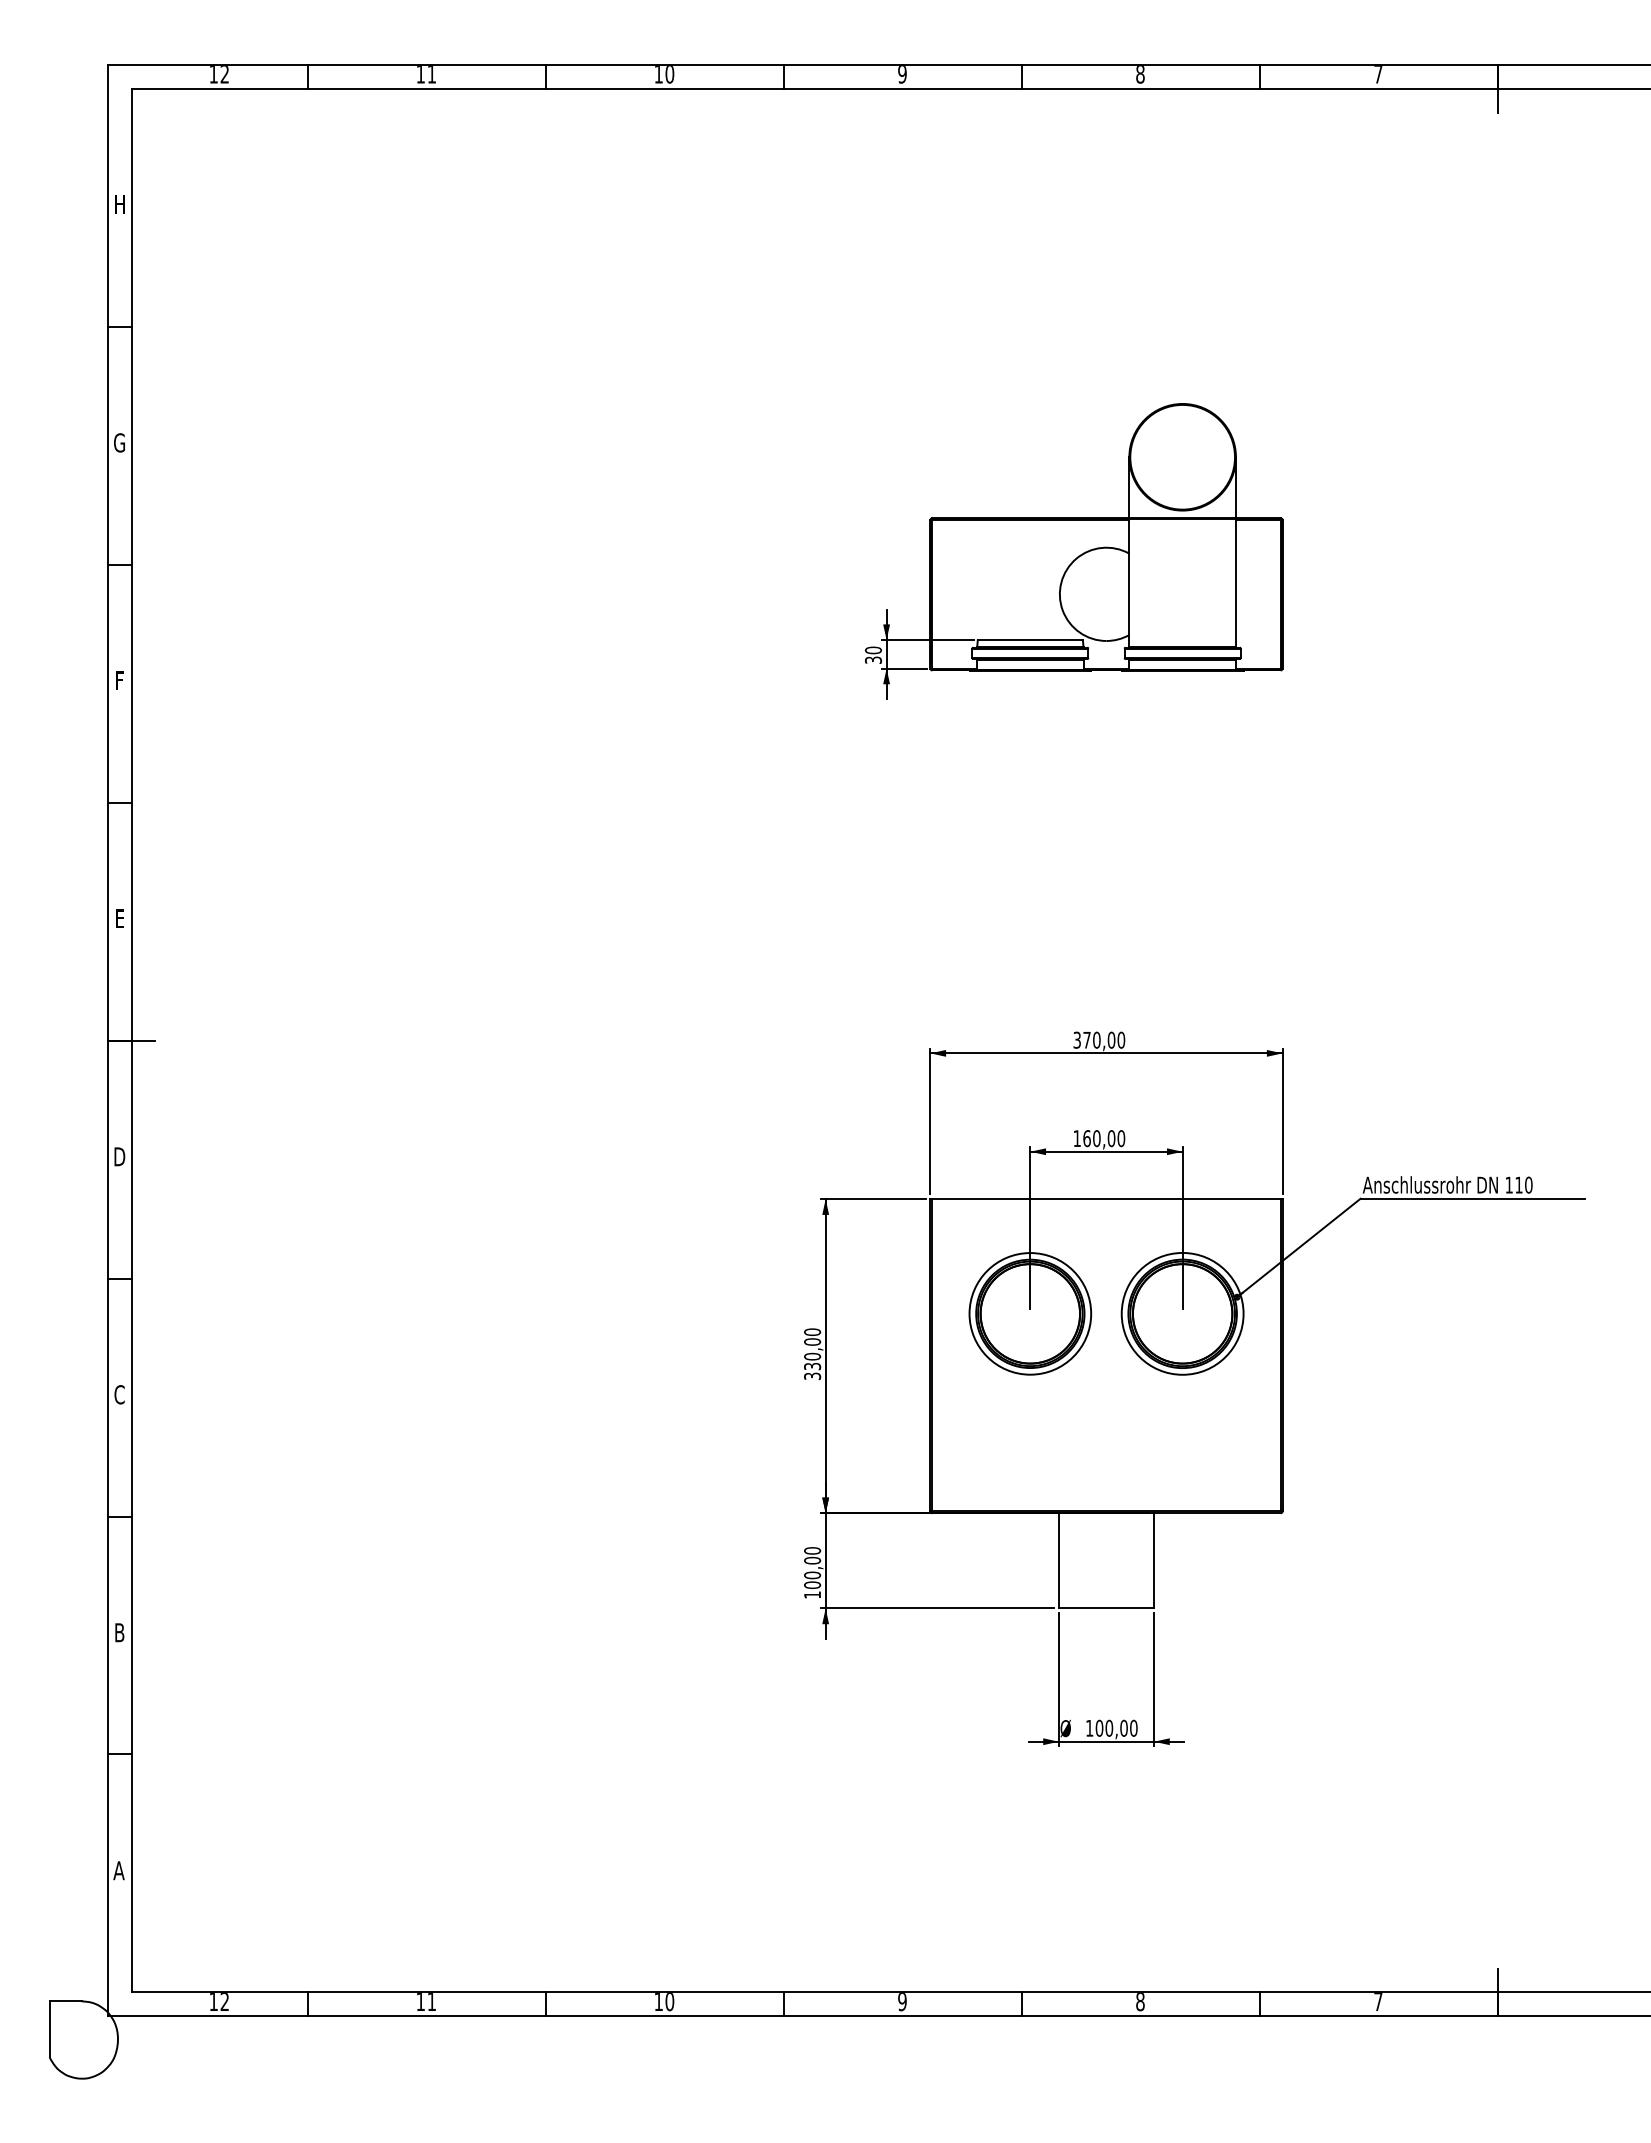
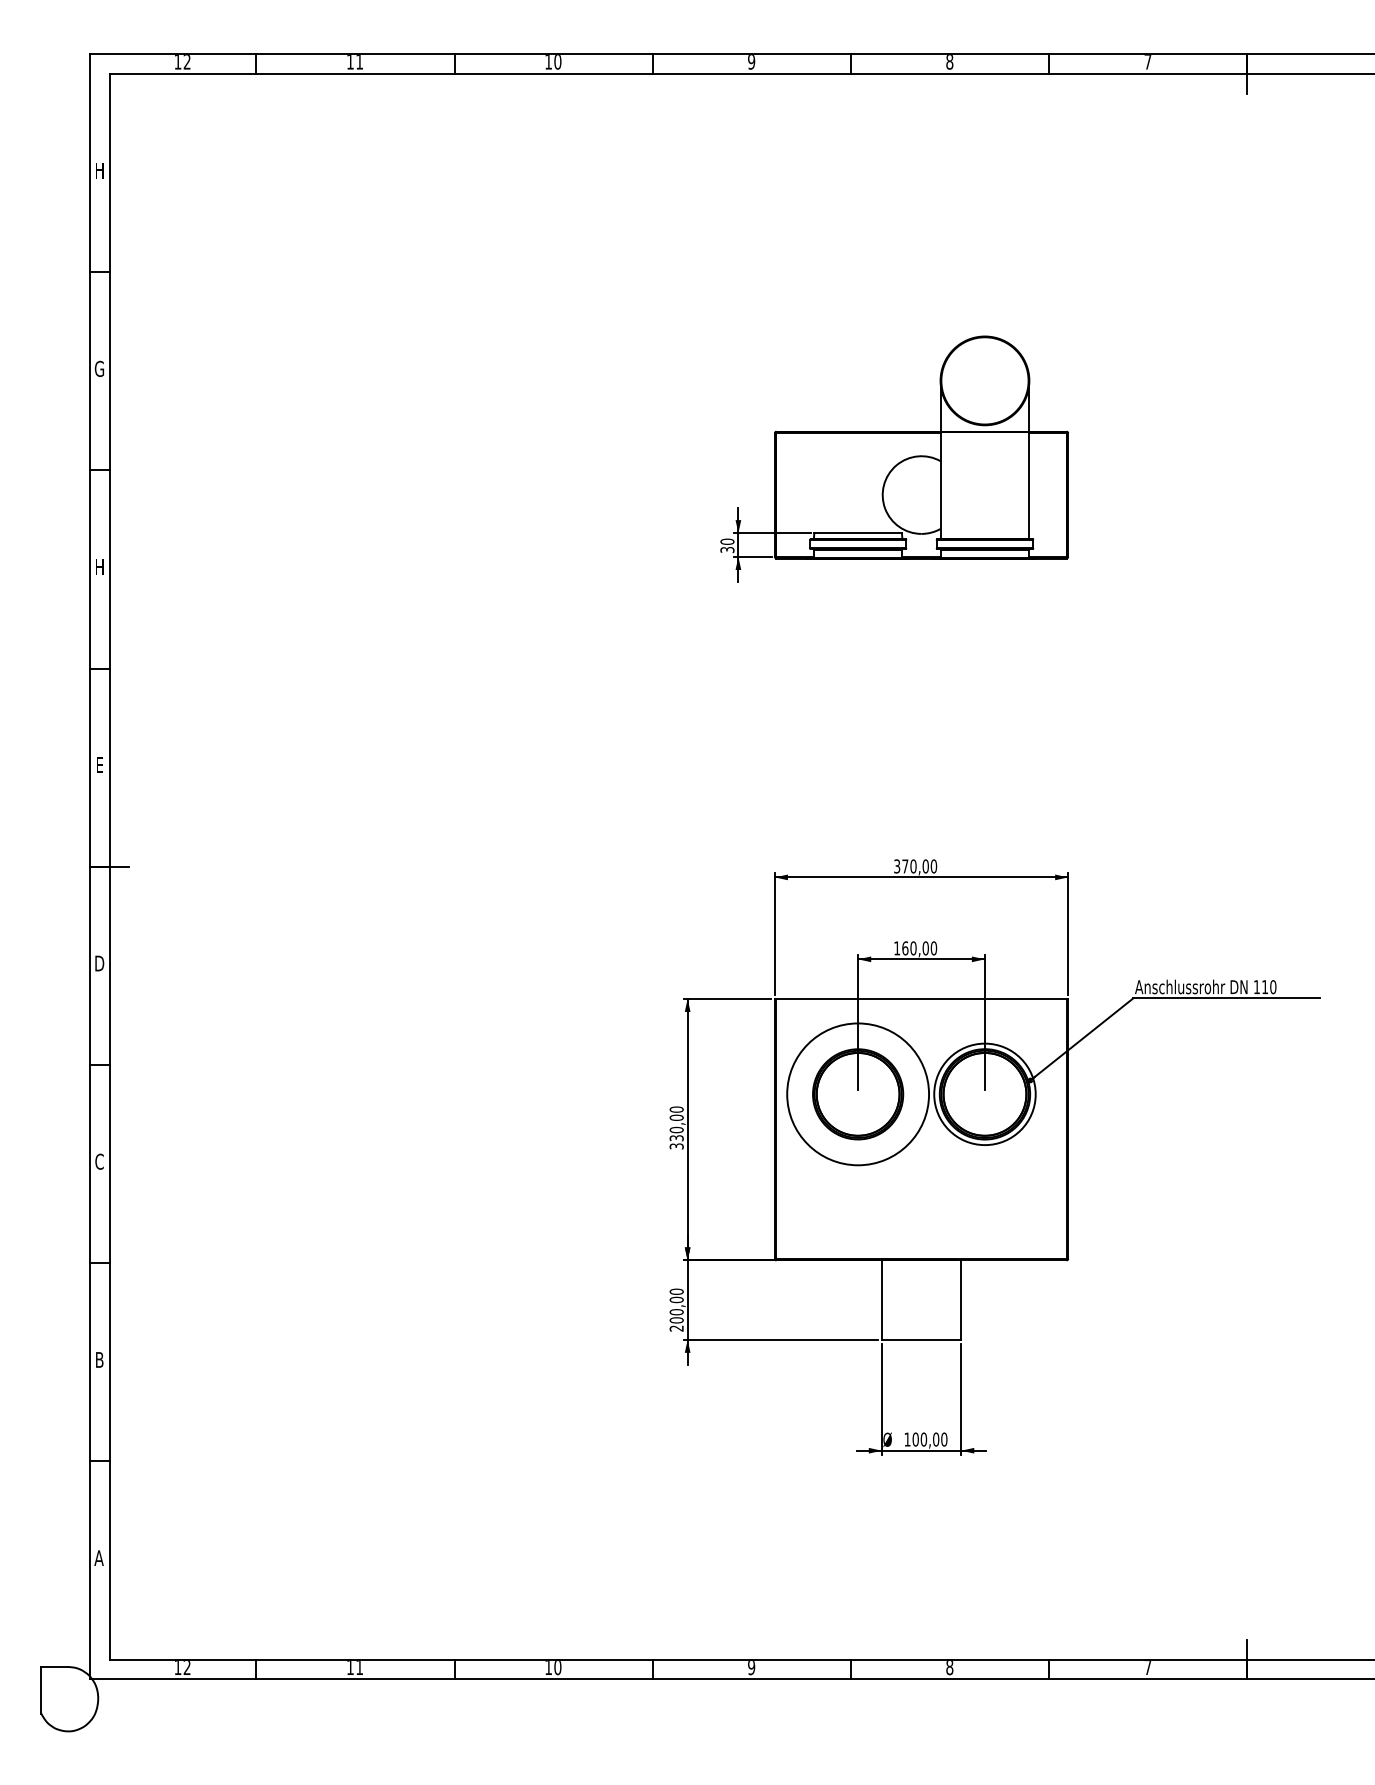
text: (119, 680) -> (99, 566), F -> H
circle: (1030, 1313) -> (858, 1094), size x1.4
text: (812, 1594) -> (676, 1328), 100,00 -> 200,00

